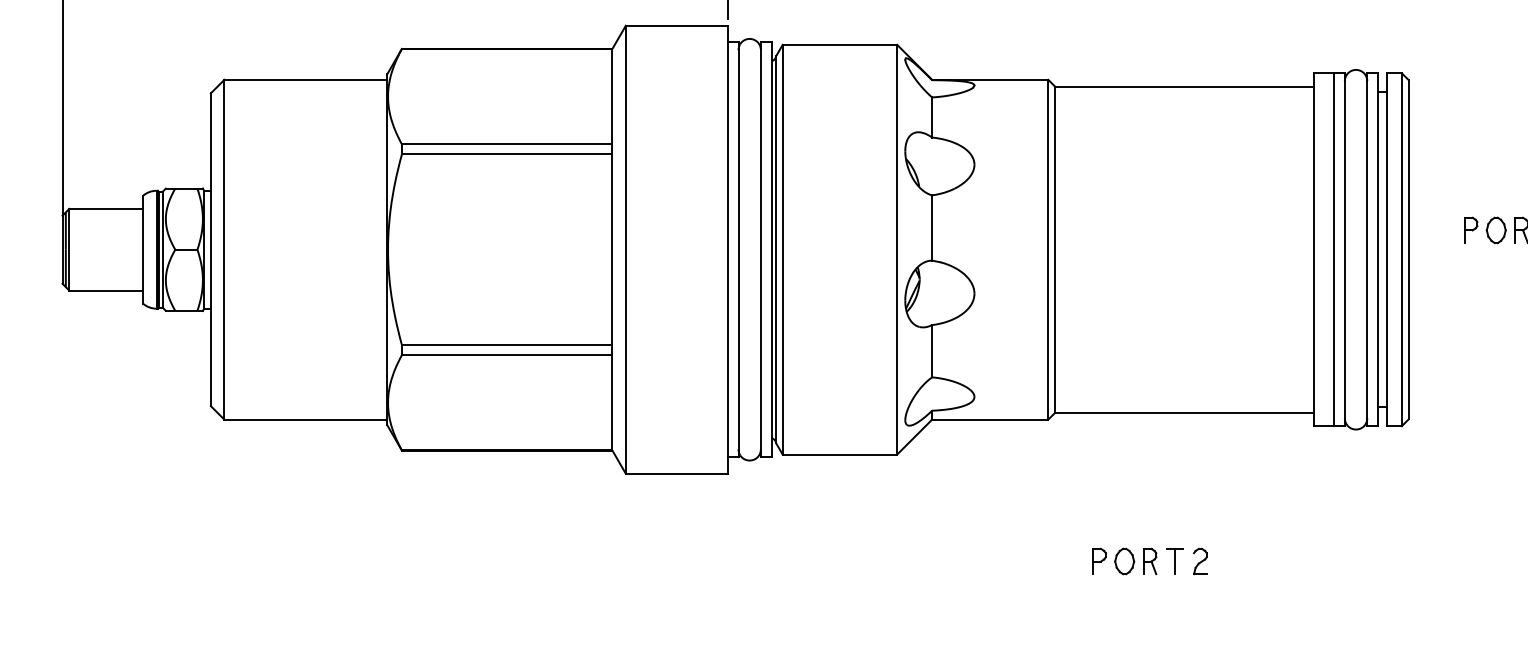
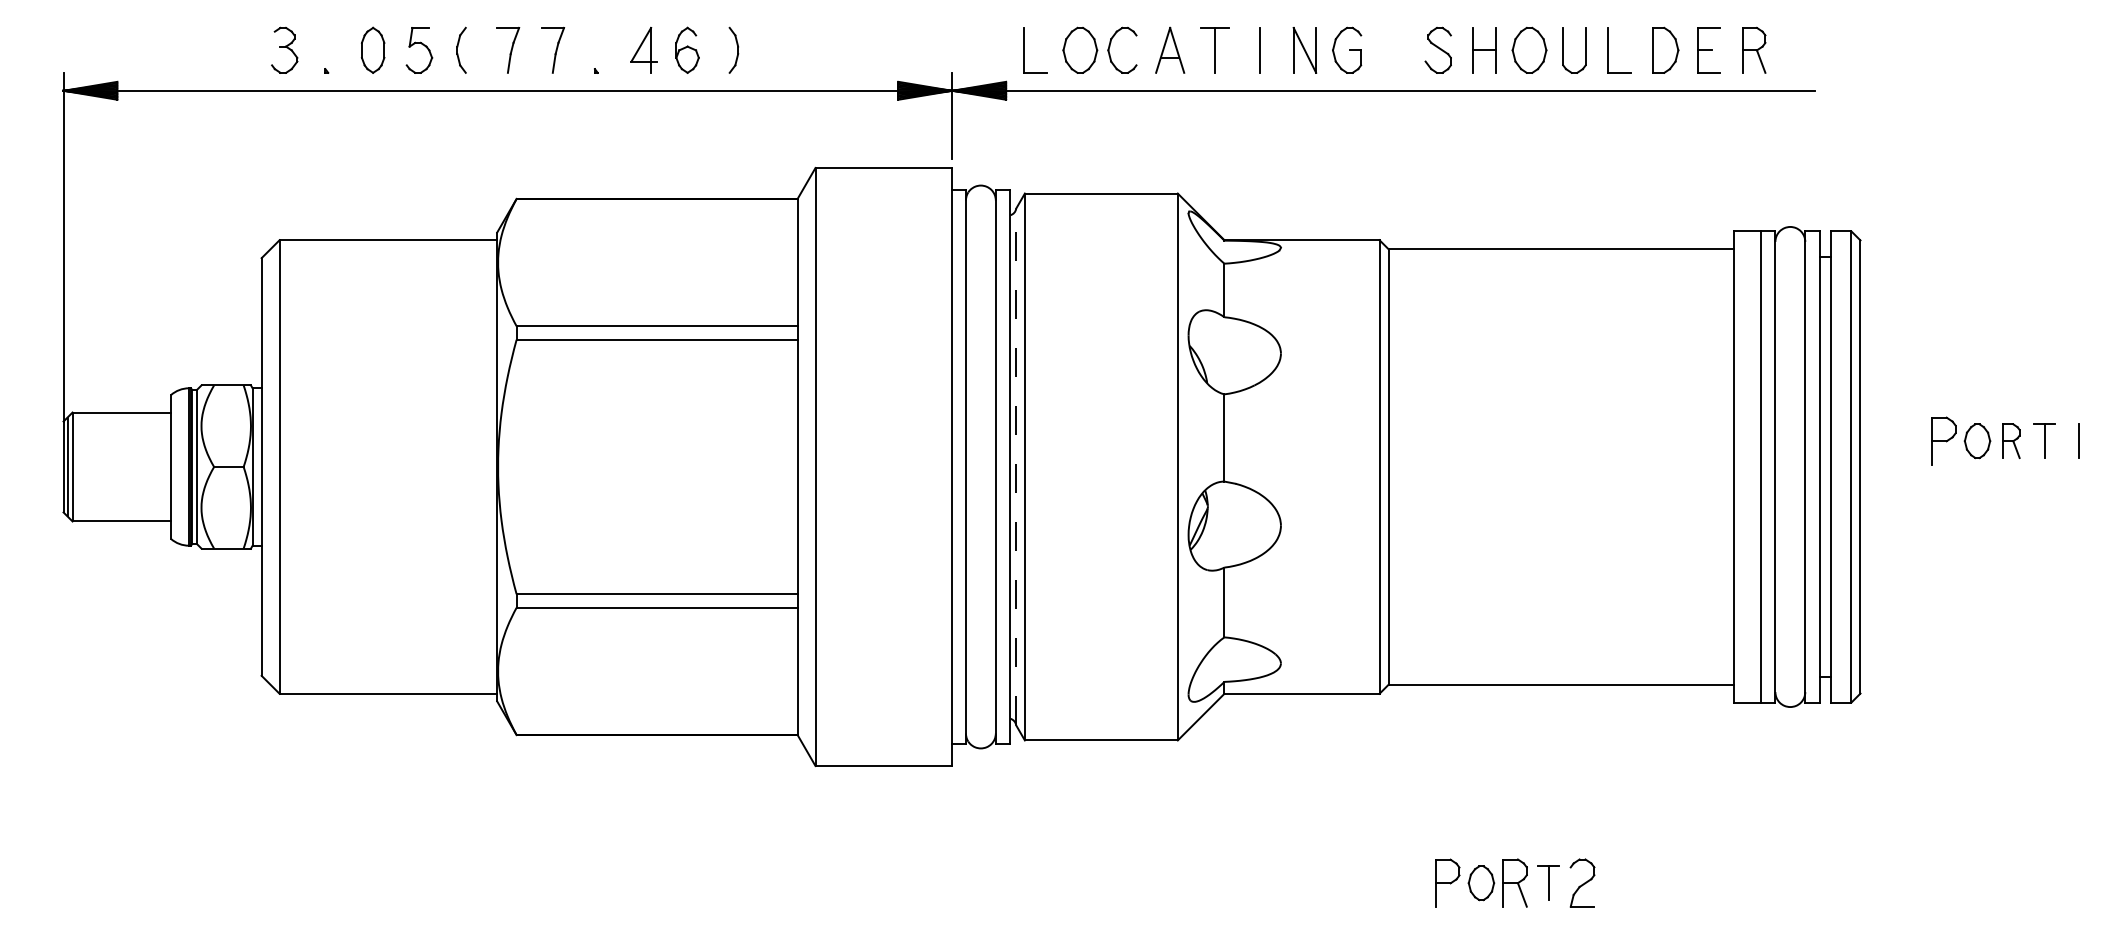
part: (1470, 229) -> (1943, 440), size x1.4
line: (776, 249) -> (1016, 466), solid -> dashed
part: (1099, 560) -> (1447, 882), size x1.4
part: (1150, 561) -> (1515, 883), size x1.4
part: (1200, 561) -> (1582, 883), size x1.4

